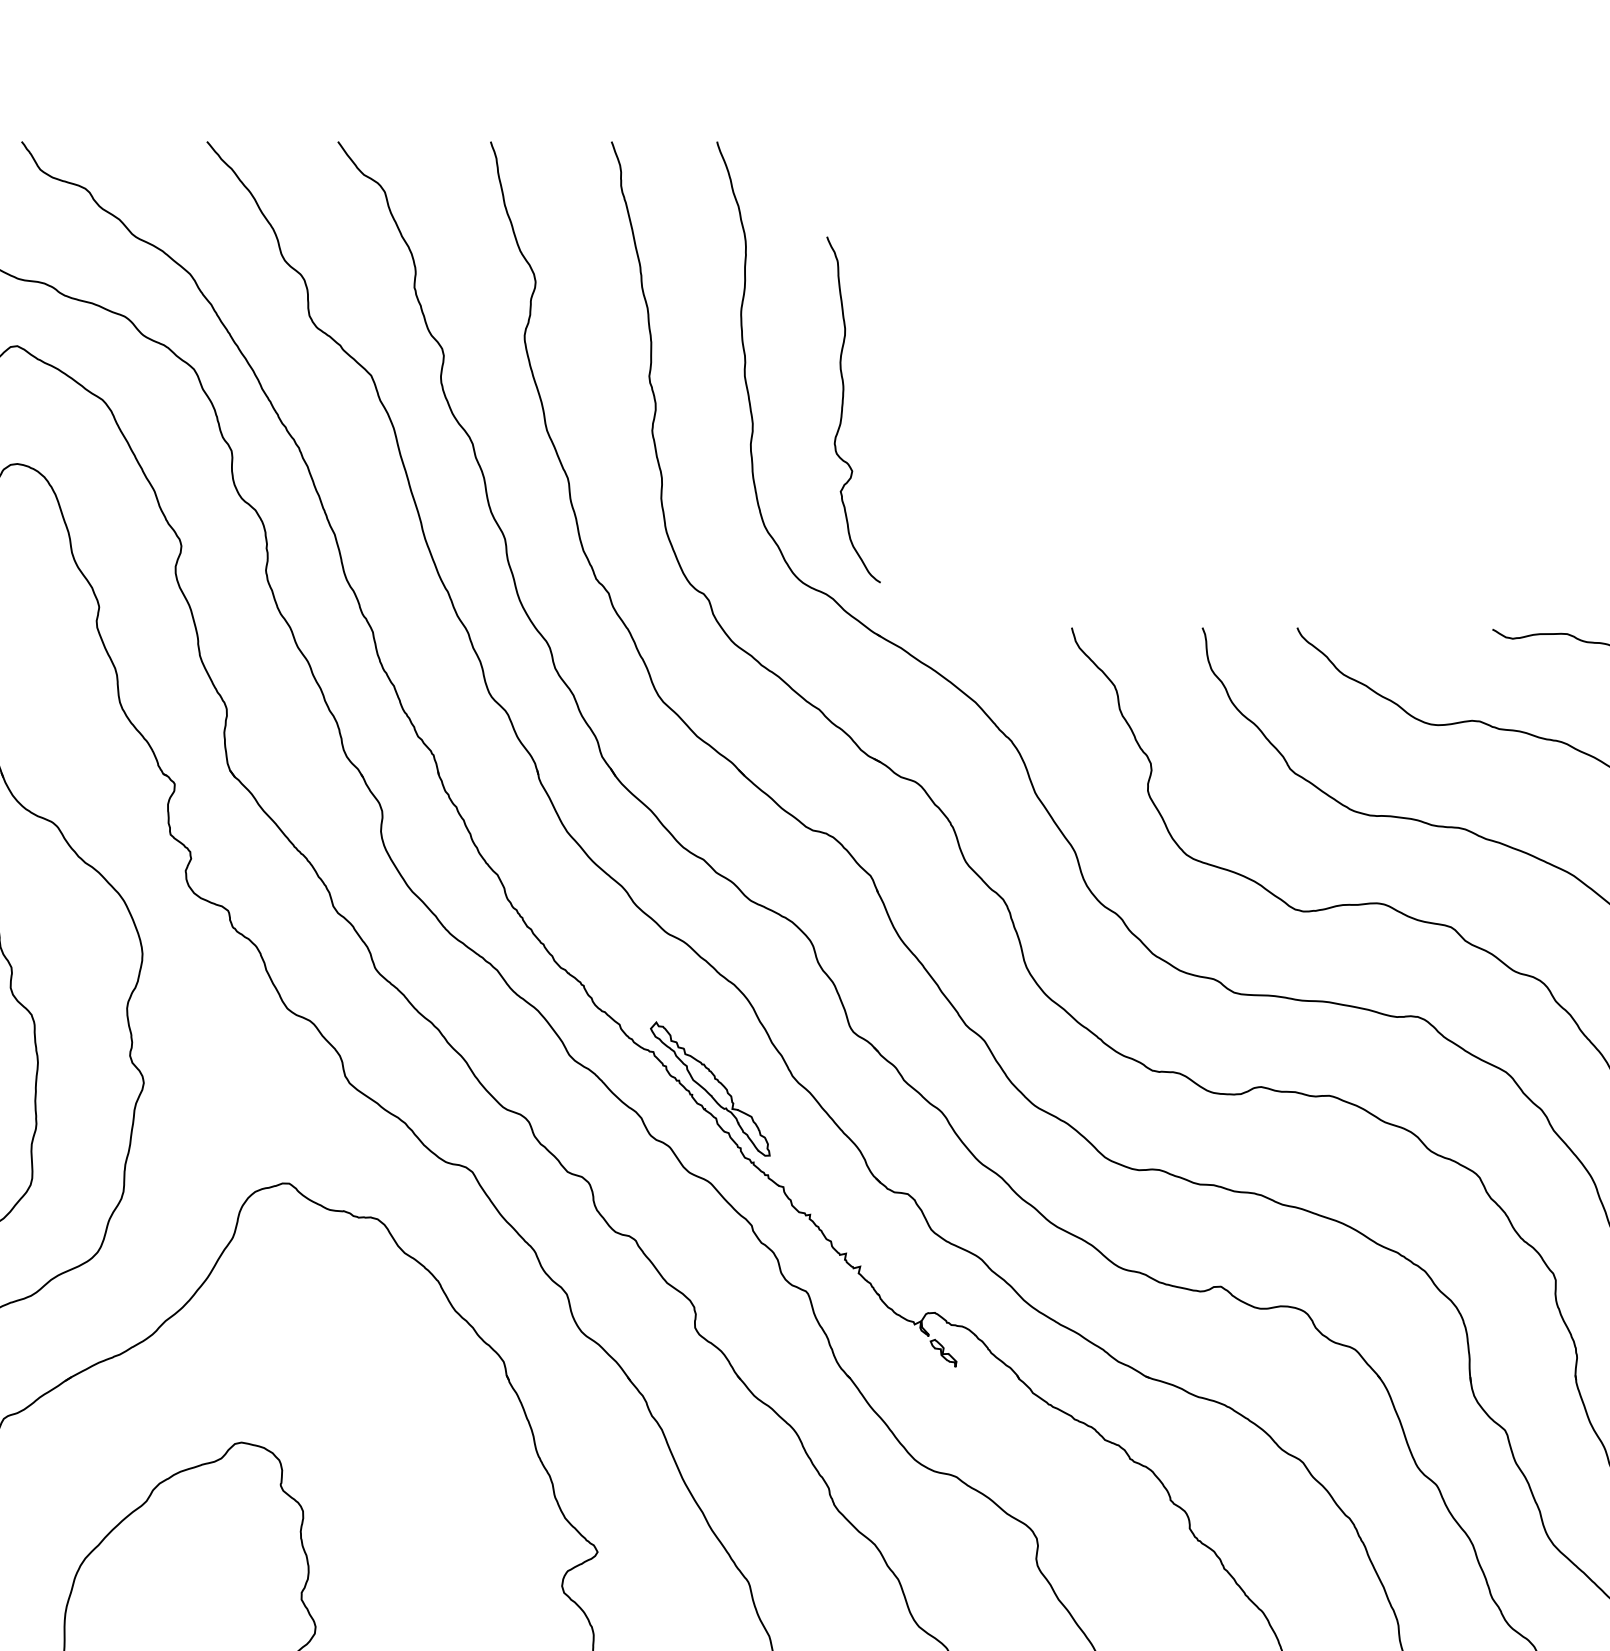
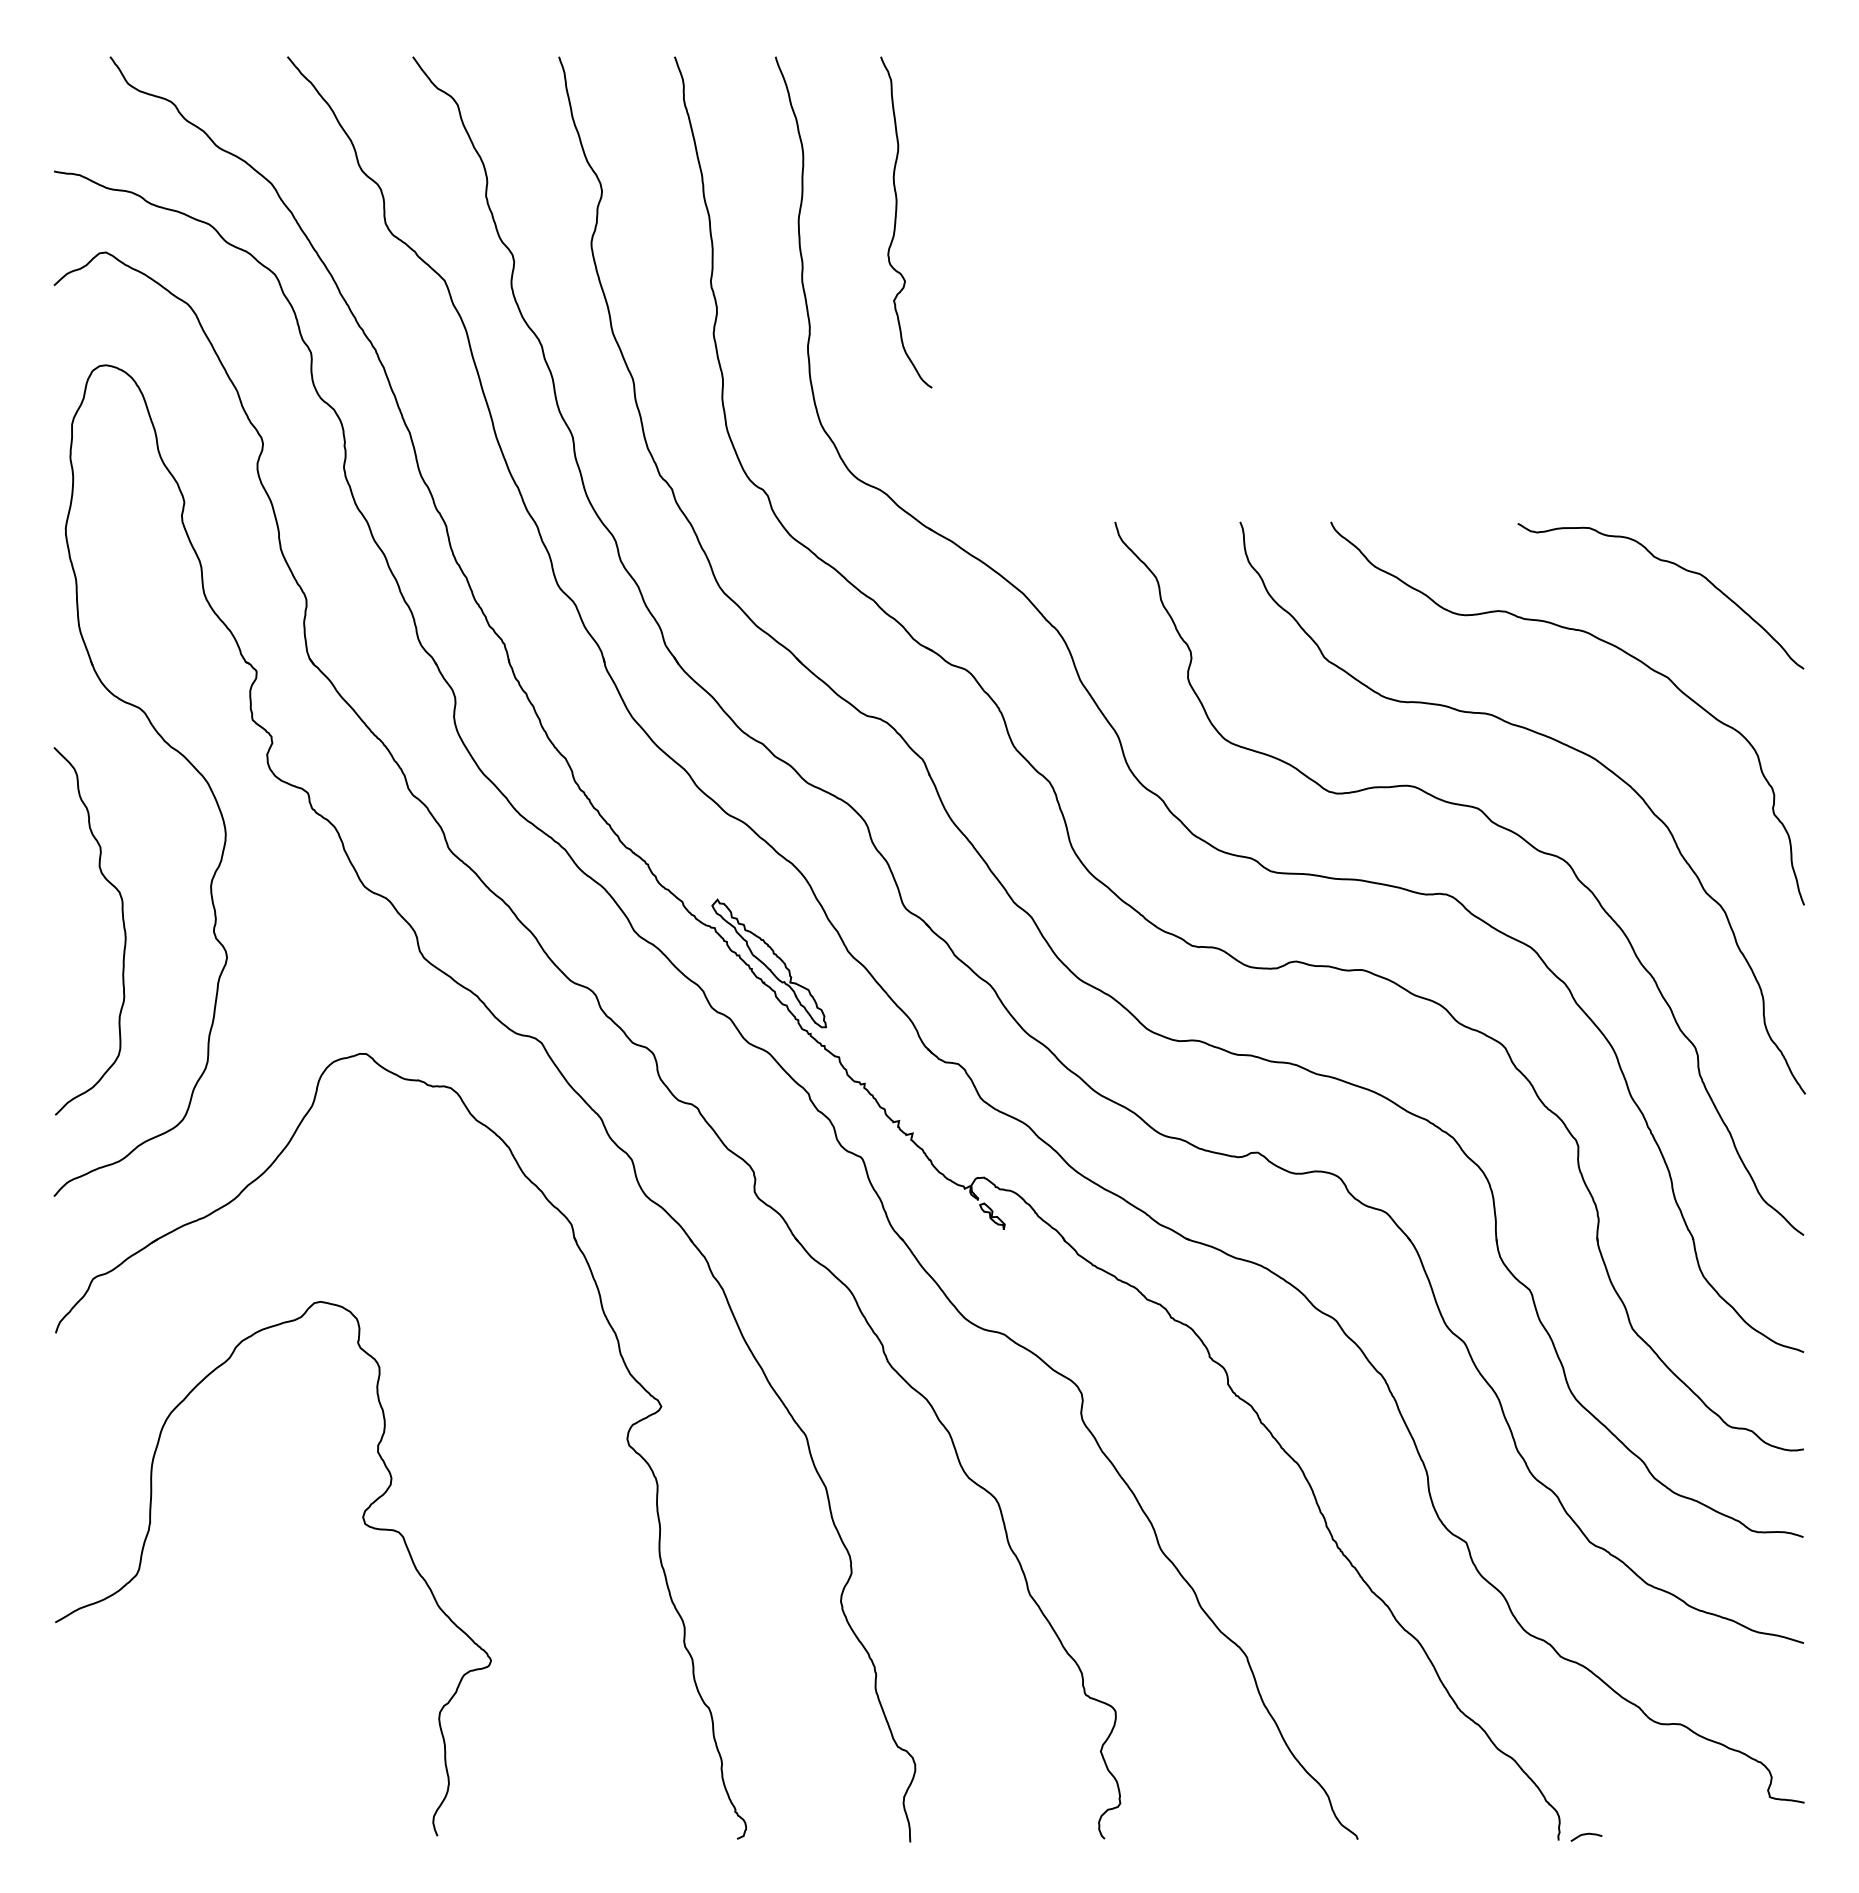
curve: (843, 409) -> (896, 222), moved

